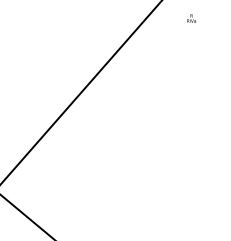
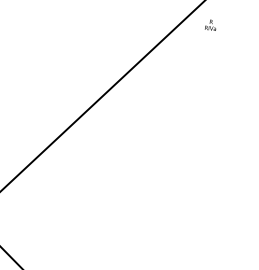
text: (191, 18) -> (210, 25), moved

